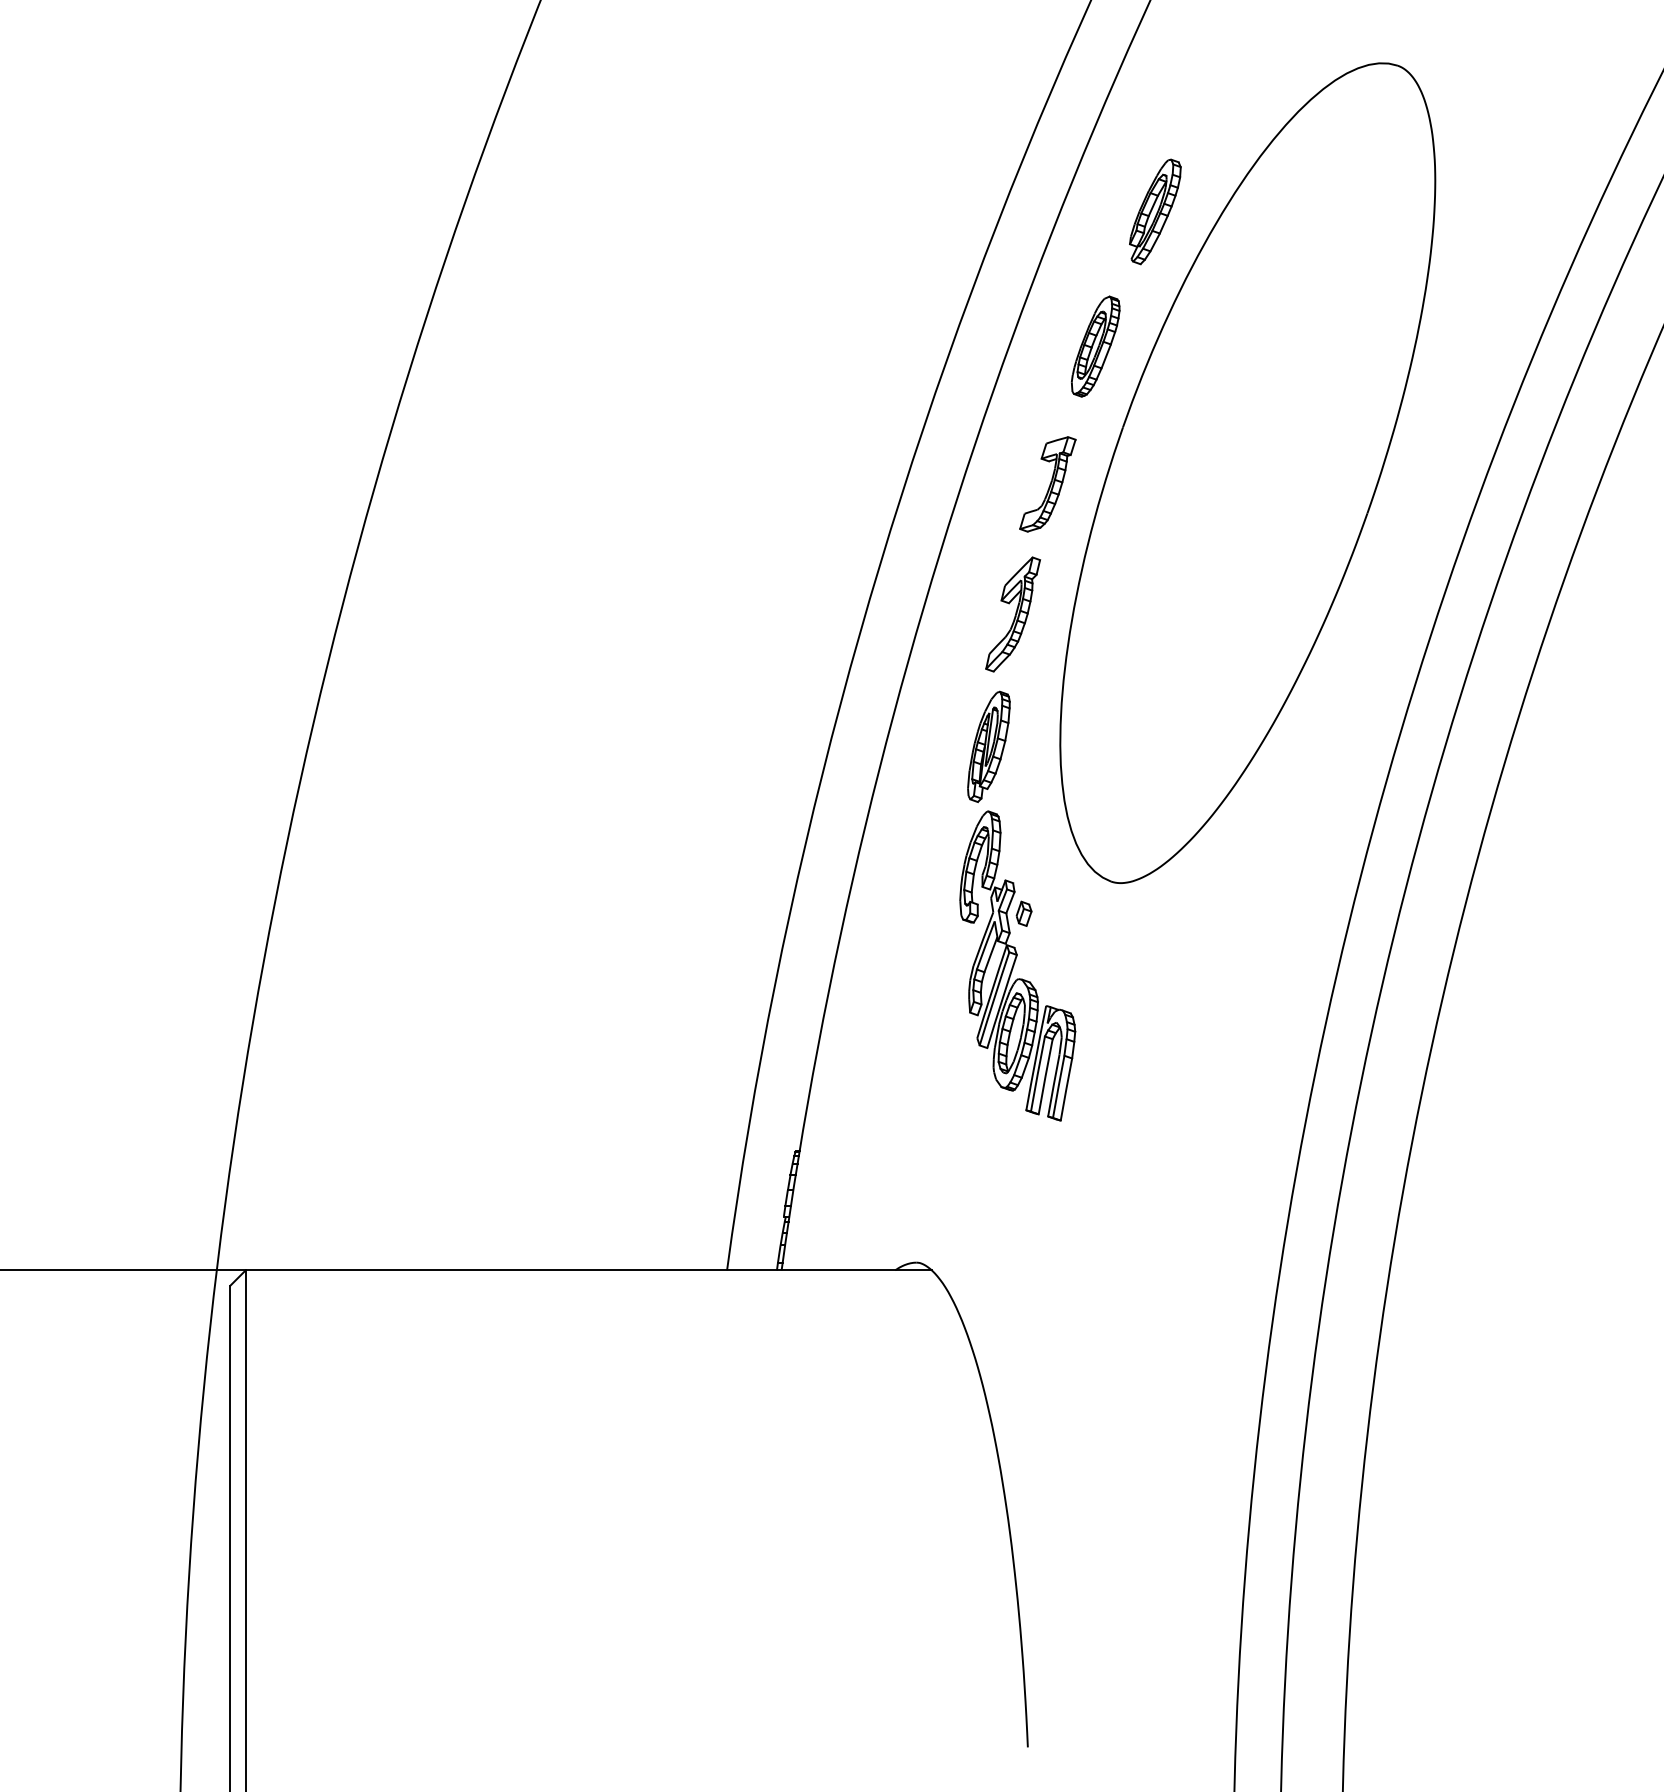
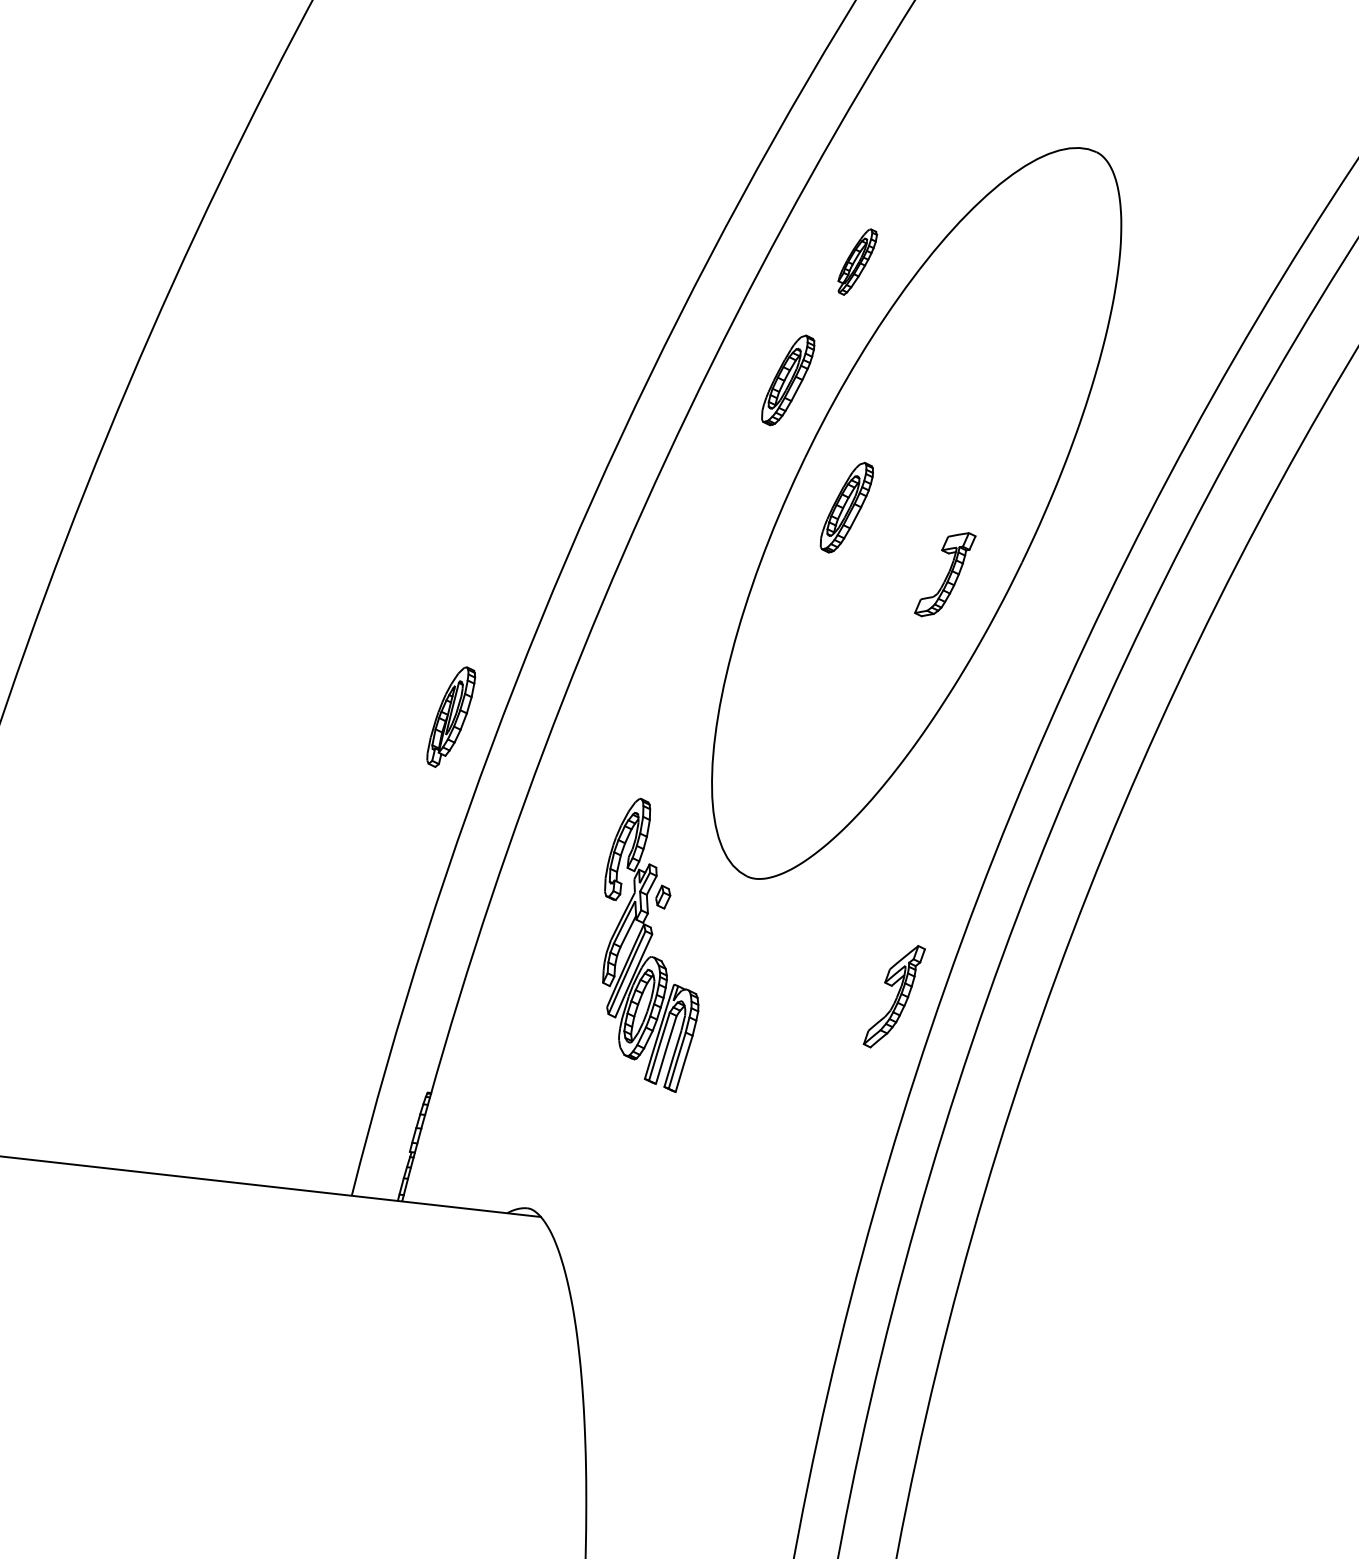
part: (1155, 211) -> (857, 261), size x0.7
part: (1173, 475) -> (846, 507), added
part: (1047, 484) -> (944, 574), moved
part: (1013, 614) -> (894, 996), moved
part: (988, 746) -> (450, 716), moved

